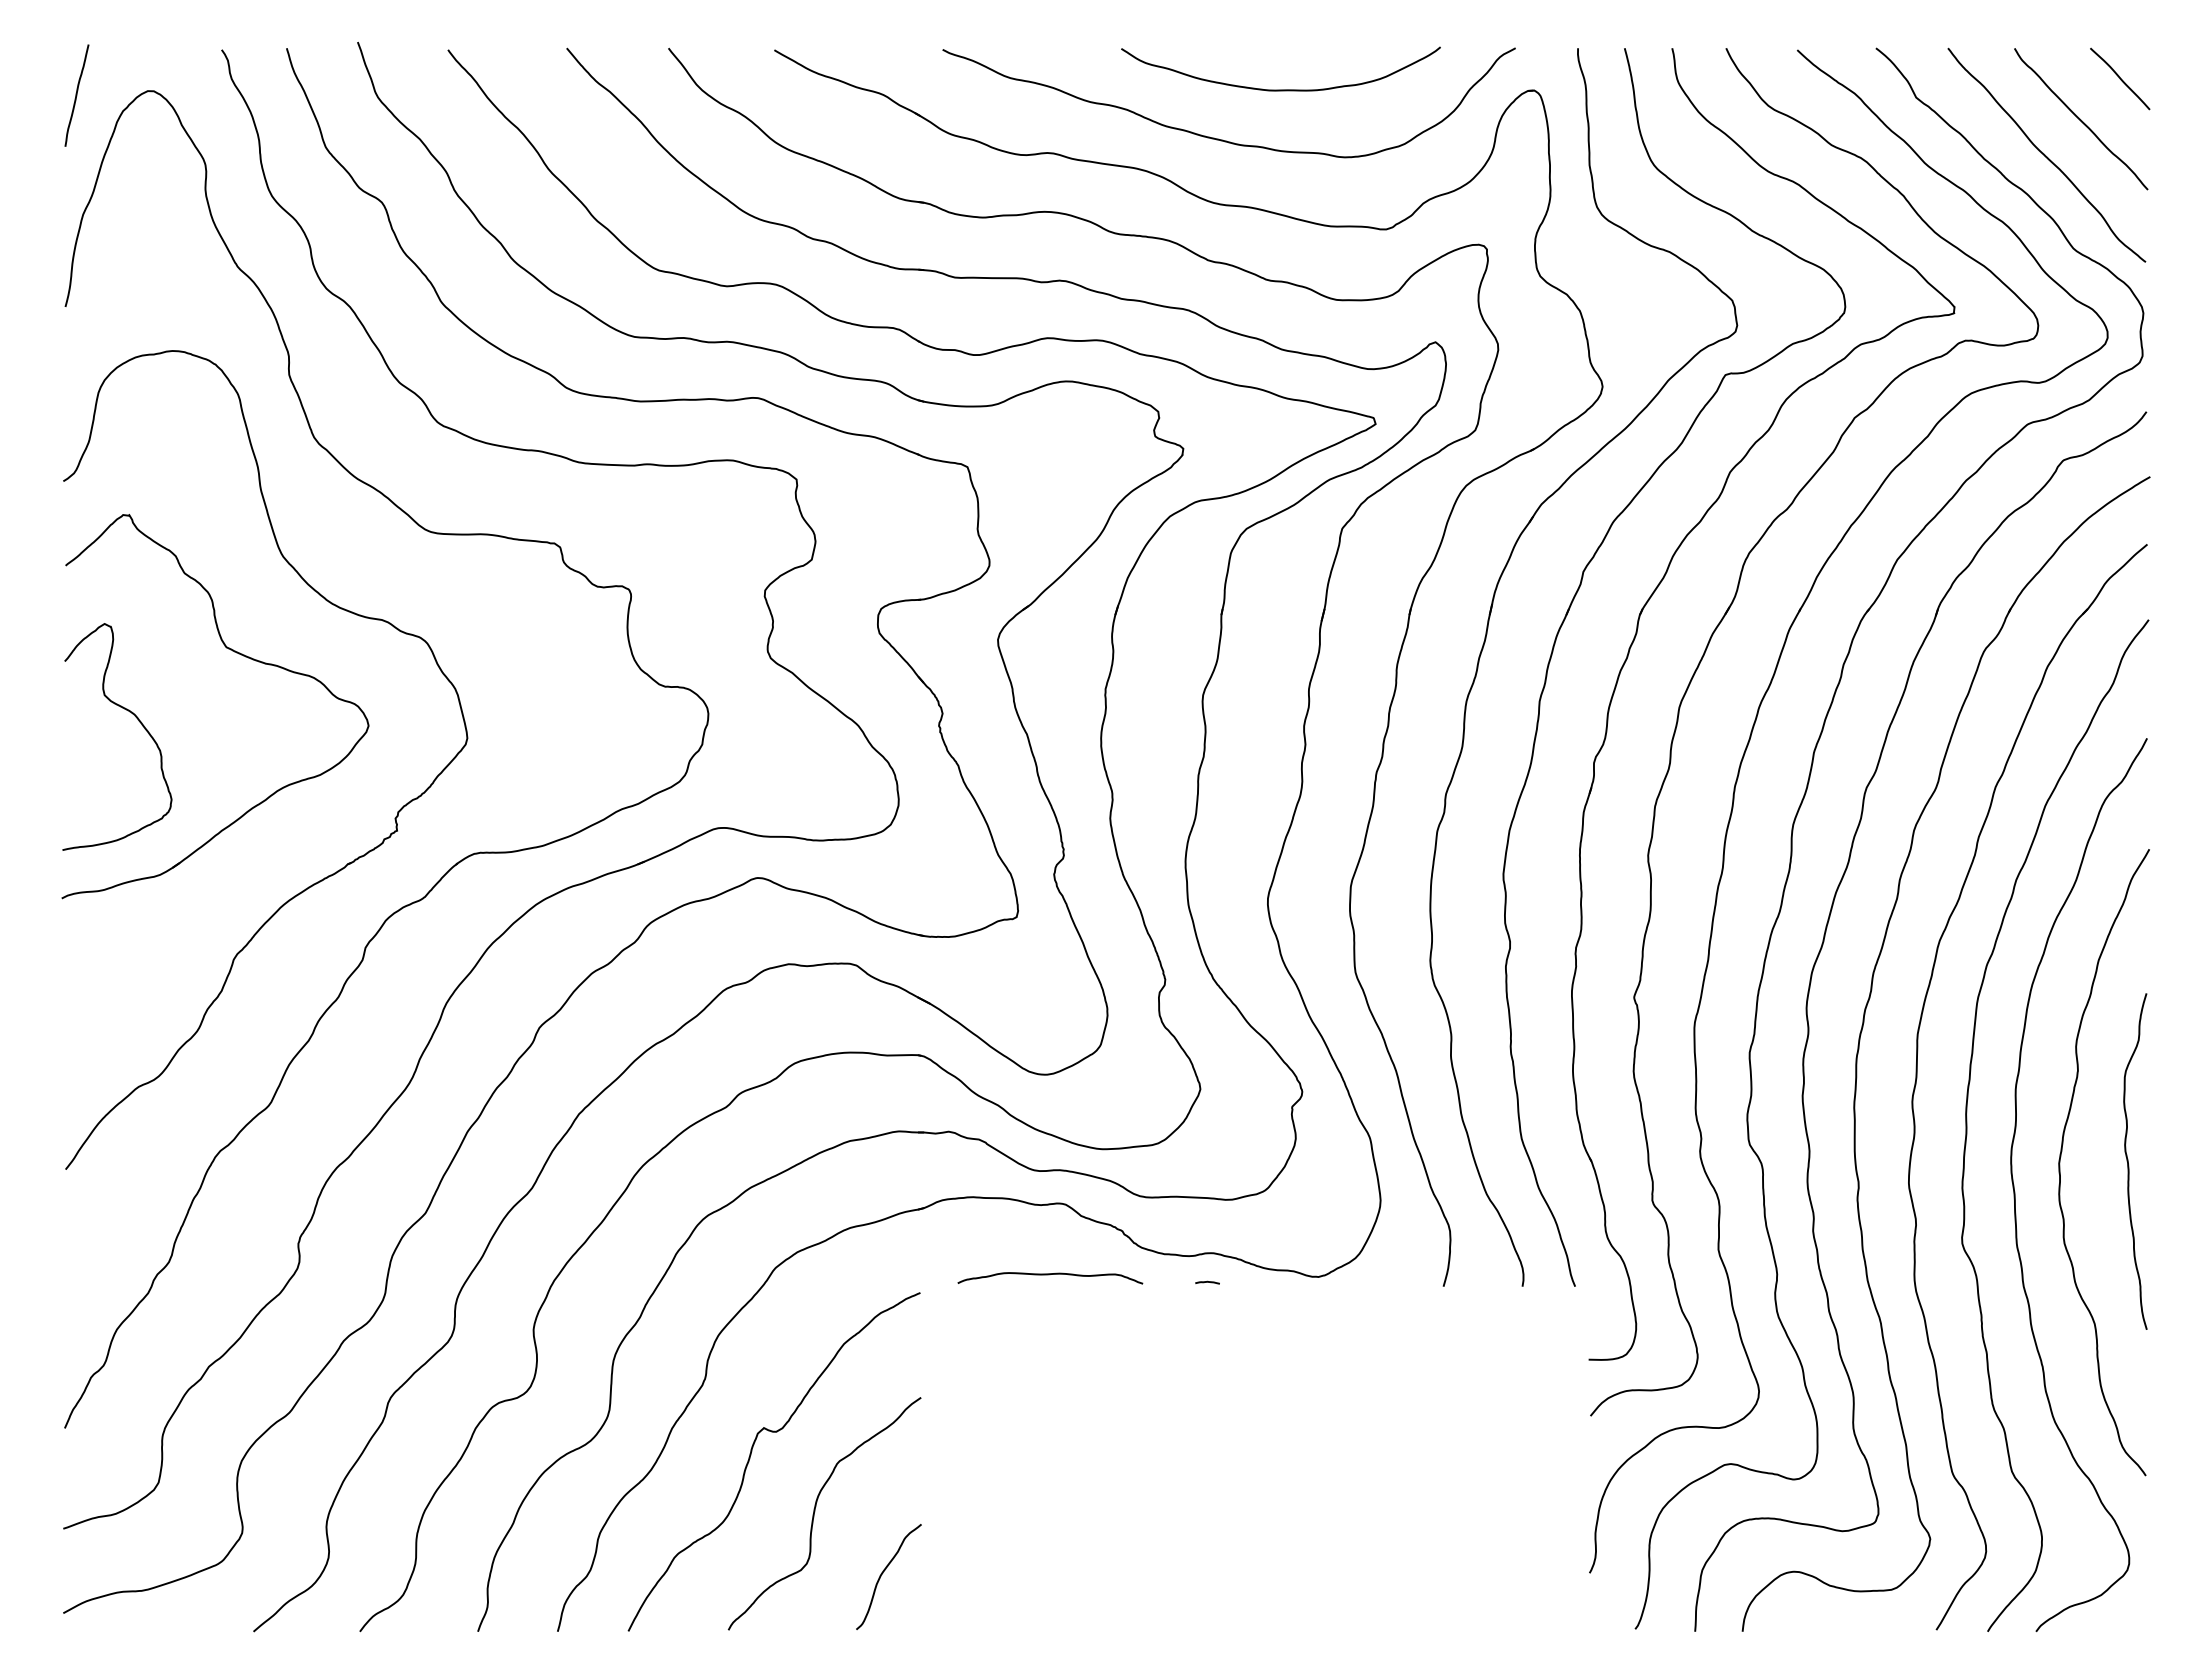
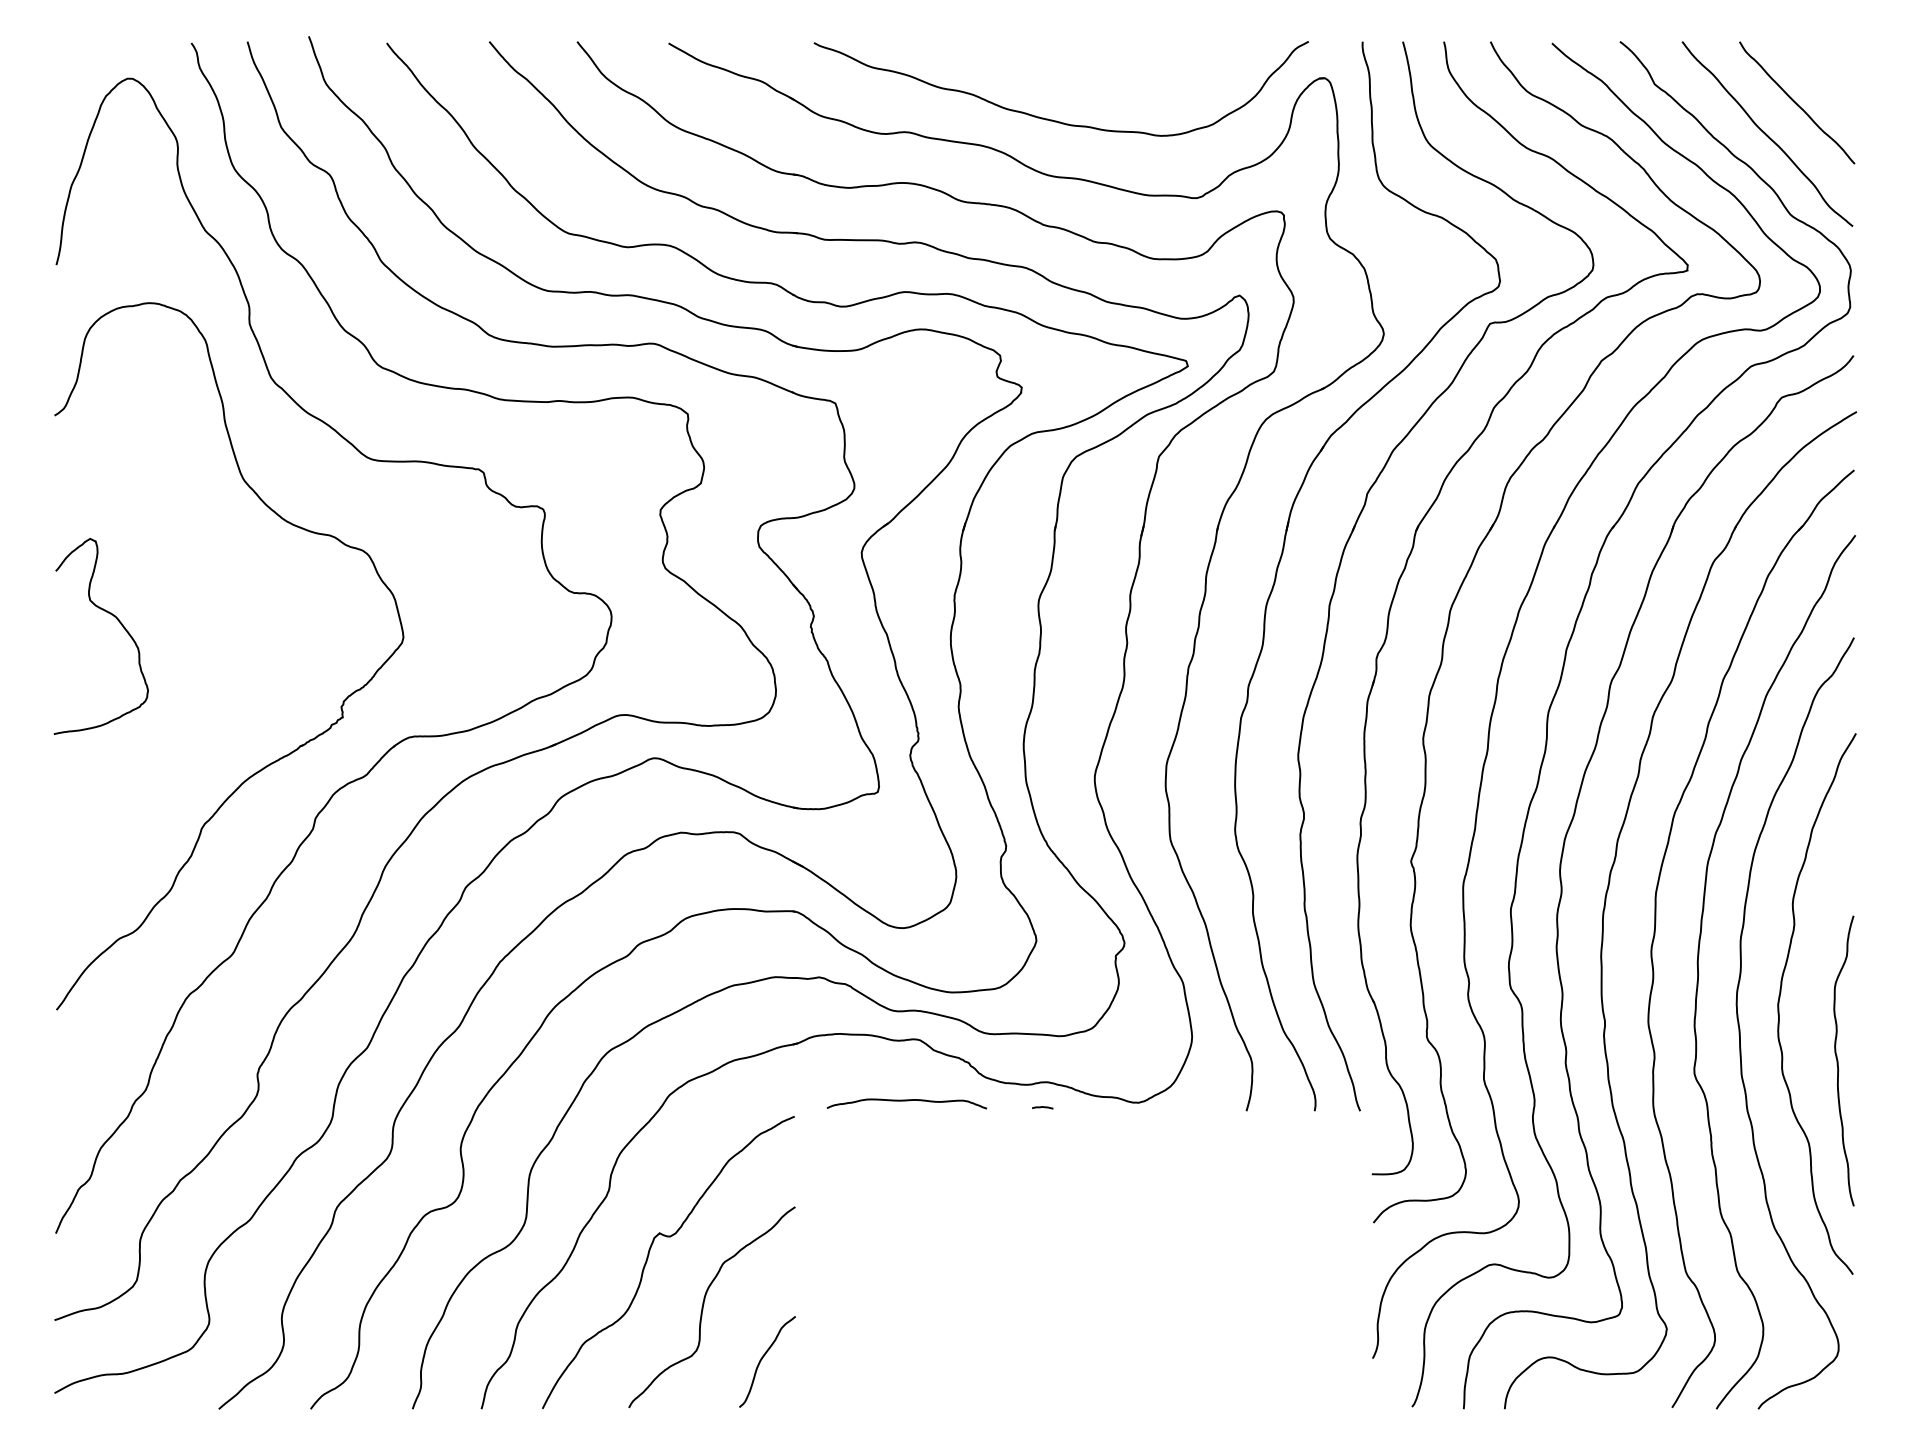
line: (2120, 78) -> (1831, 67), removed
curve: (1280, 89) -> (1105, 77), removed
curve: (76, 95) -> (65, 82), removed
part: (238, 654) -> (205, 565), removed
curve: (2128, 1161) -> (1838, 1060), moved

